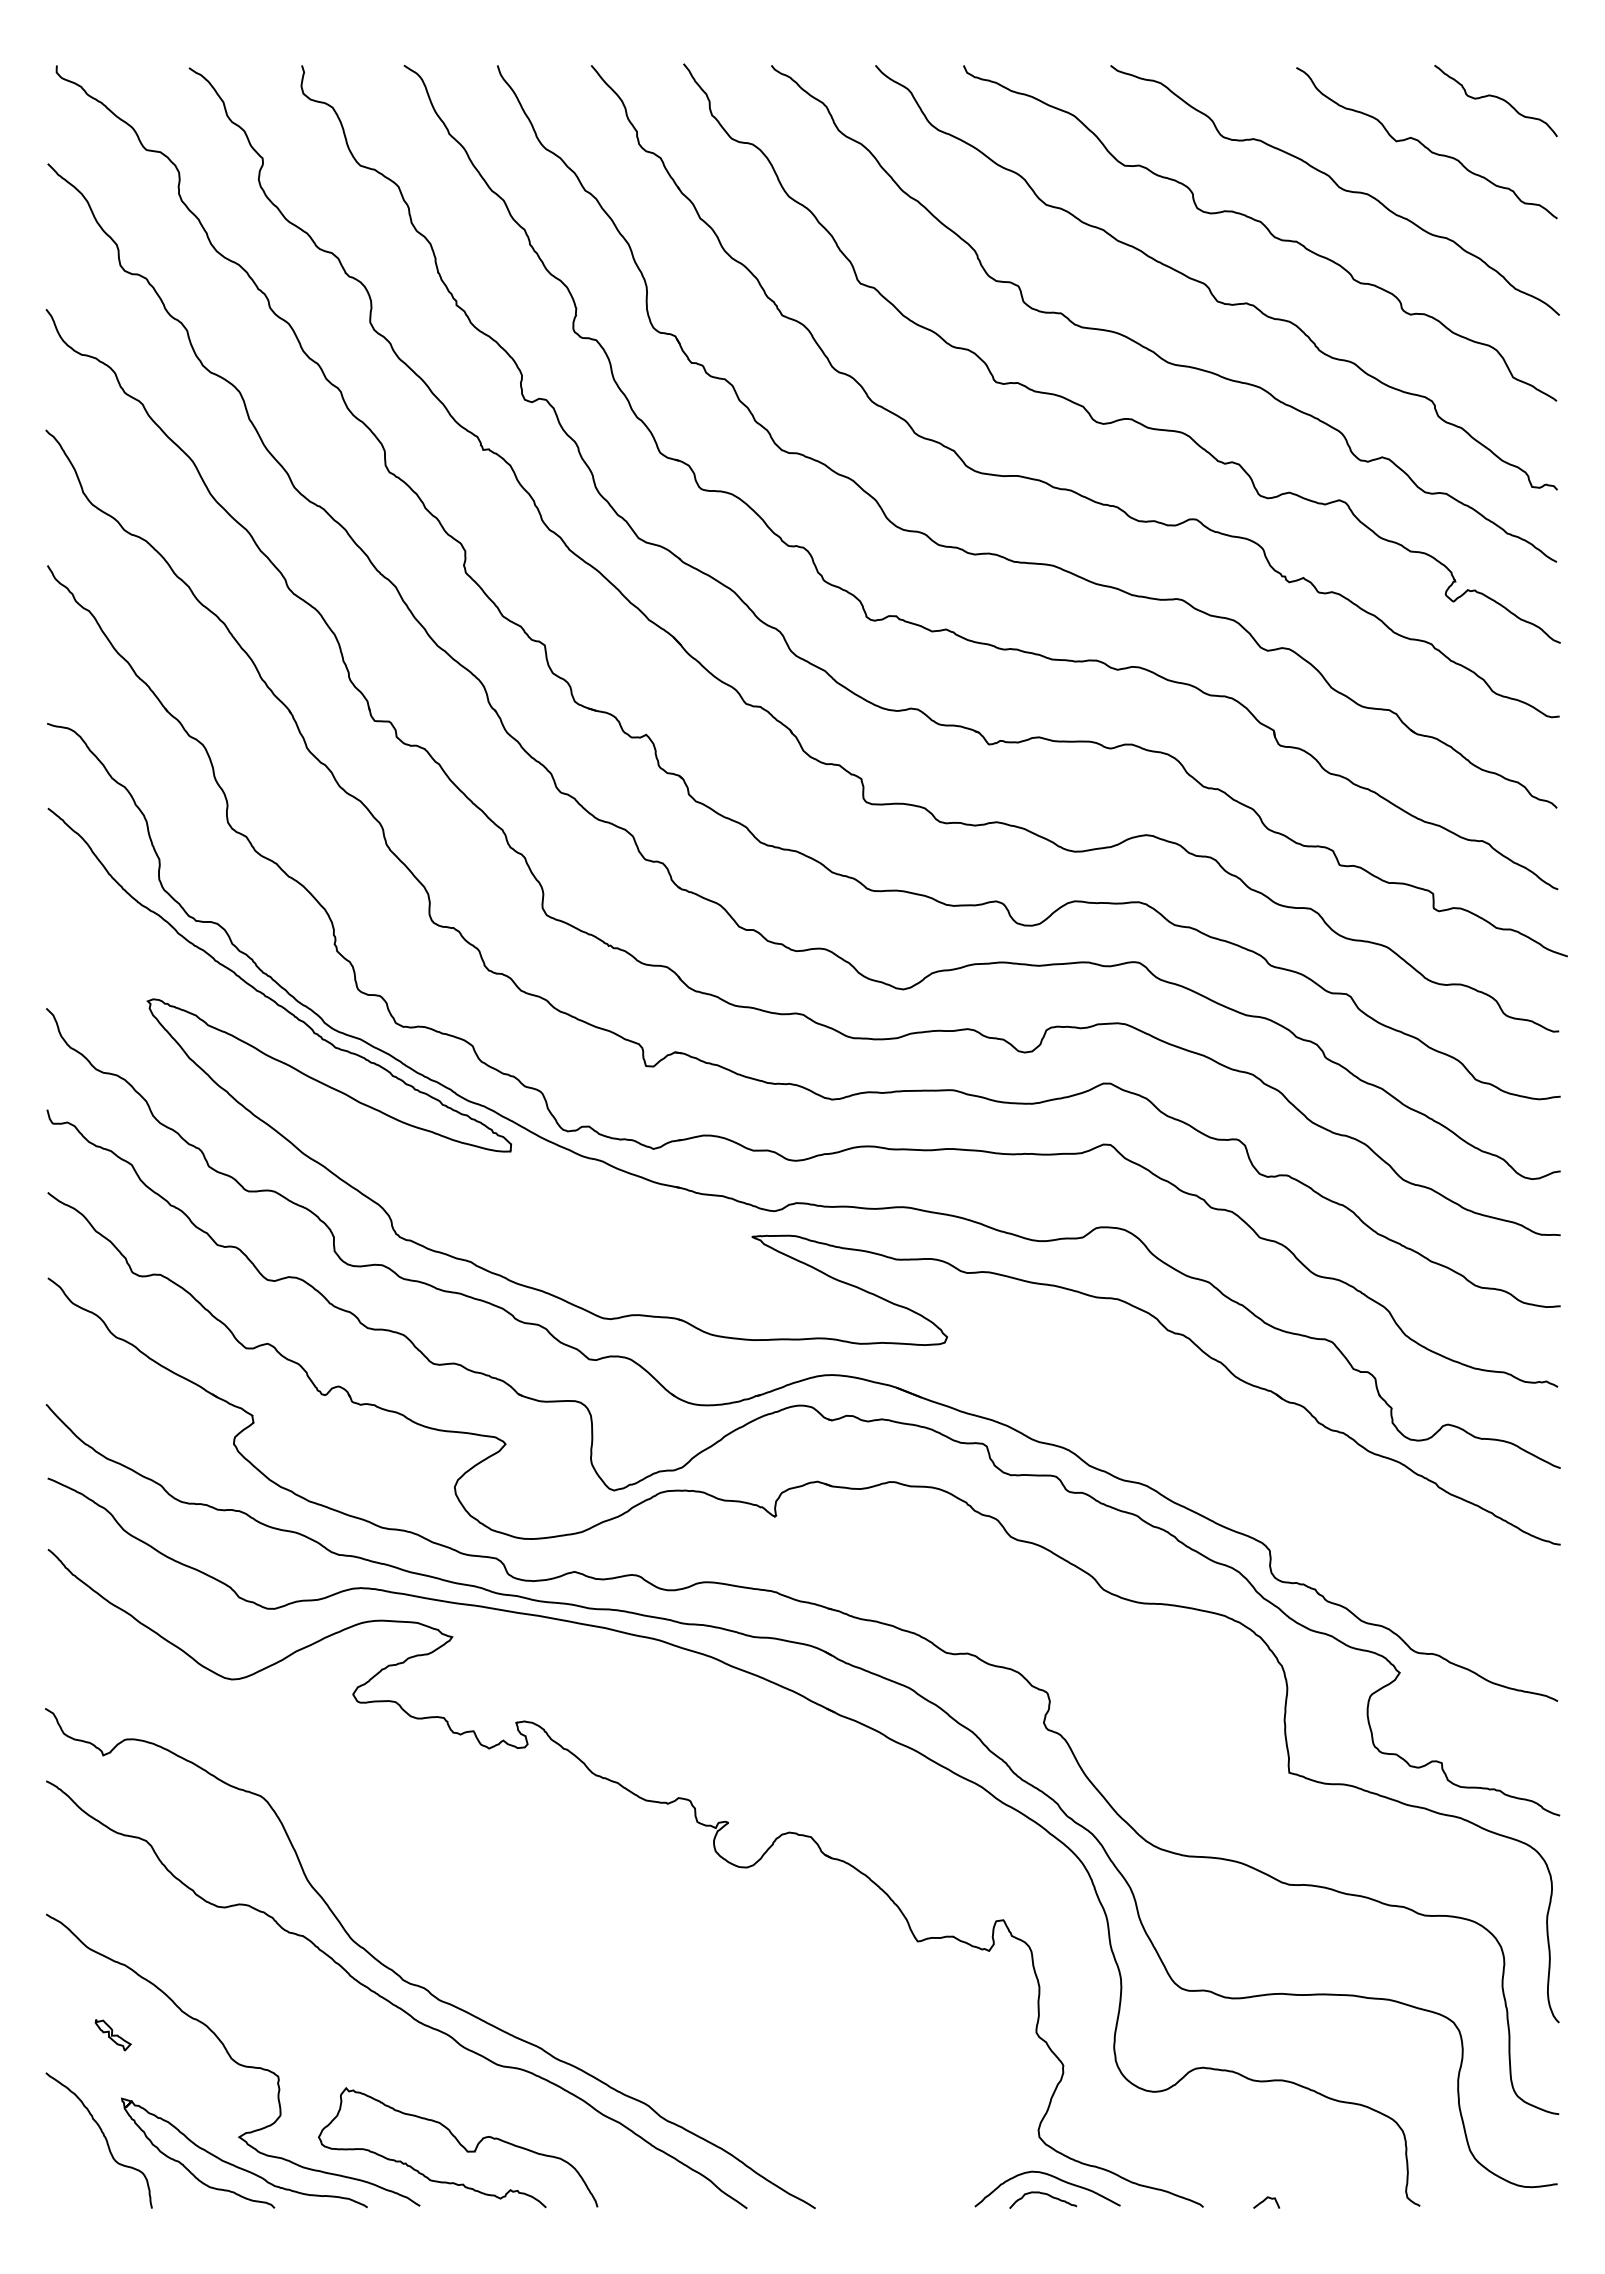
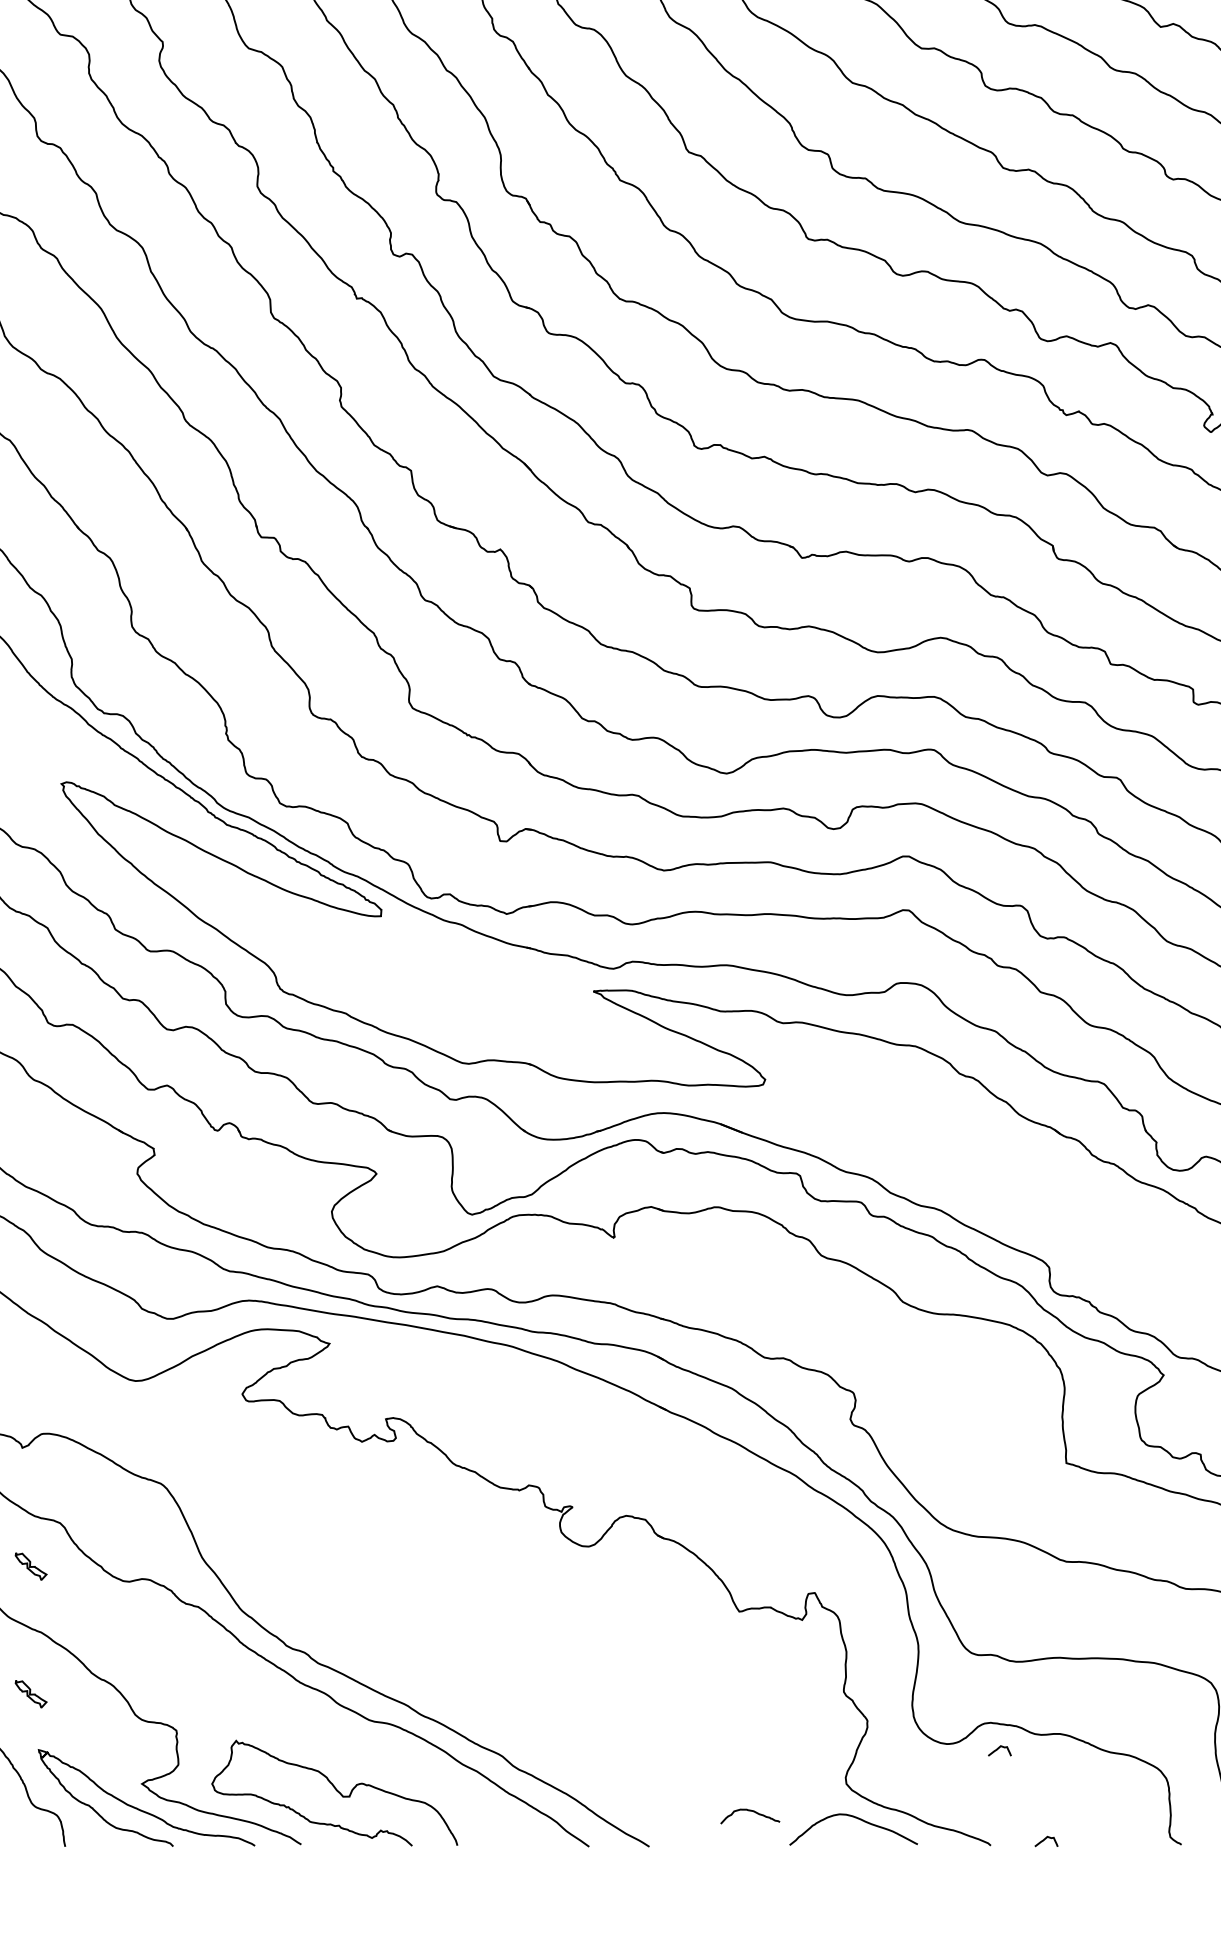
part: (112, 1890) -> (30, 1566), added
curve: (1212, 2097) -> (998, 1749), added
curve: (1043, 2194) -> (750, 1811), moved

